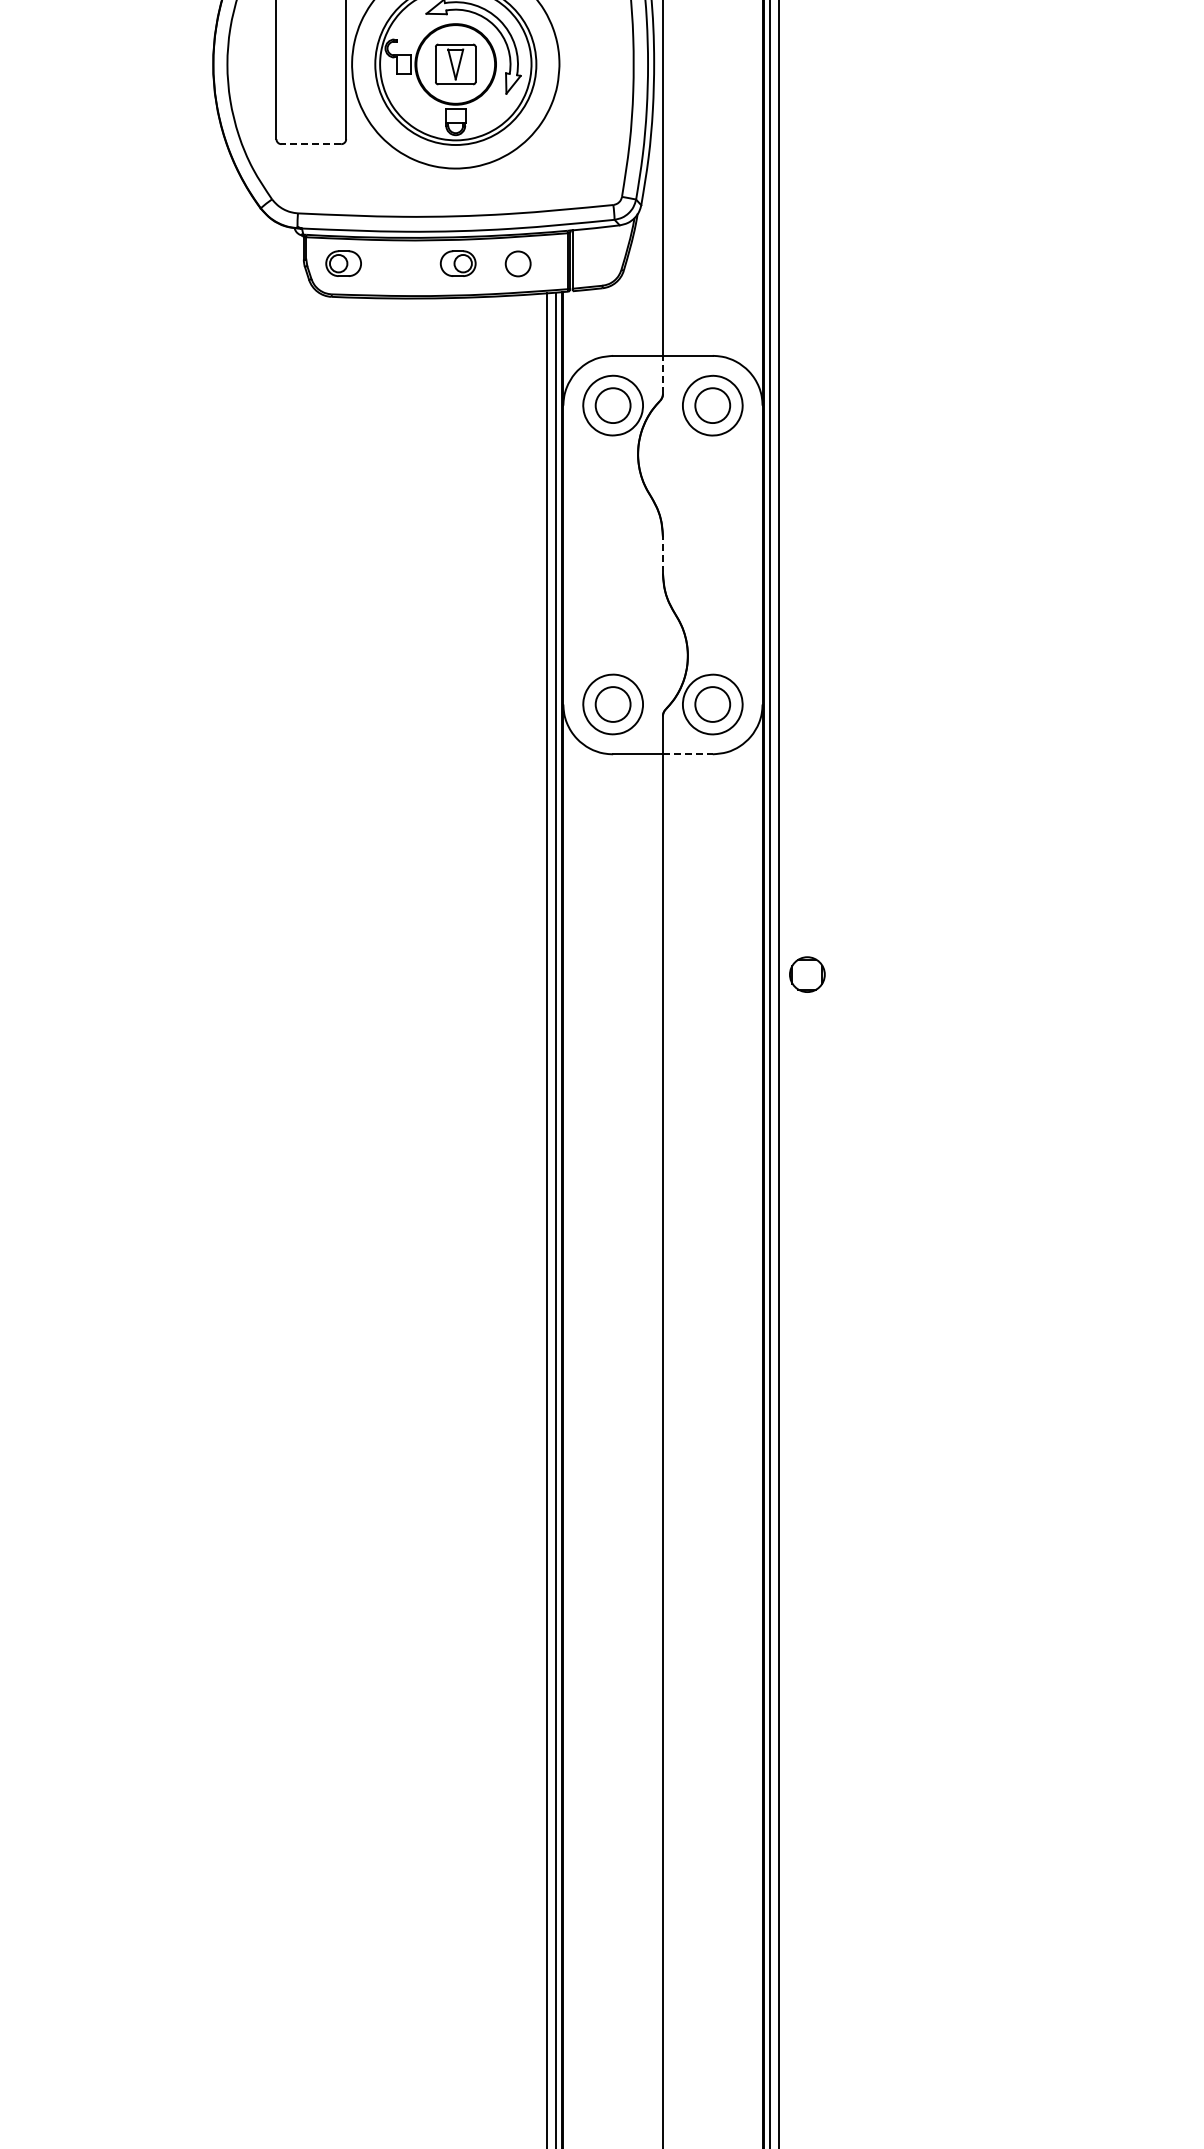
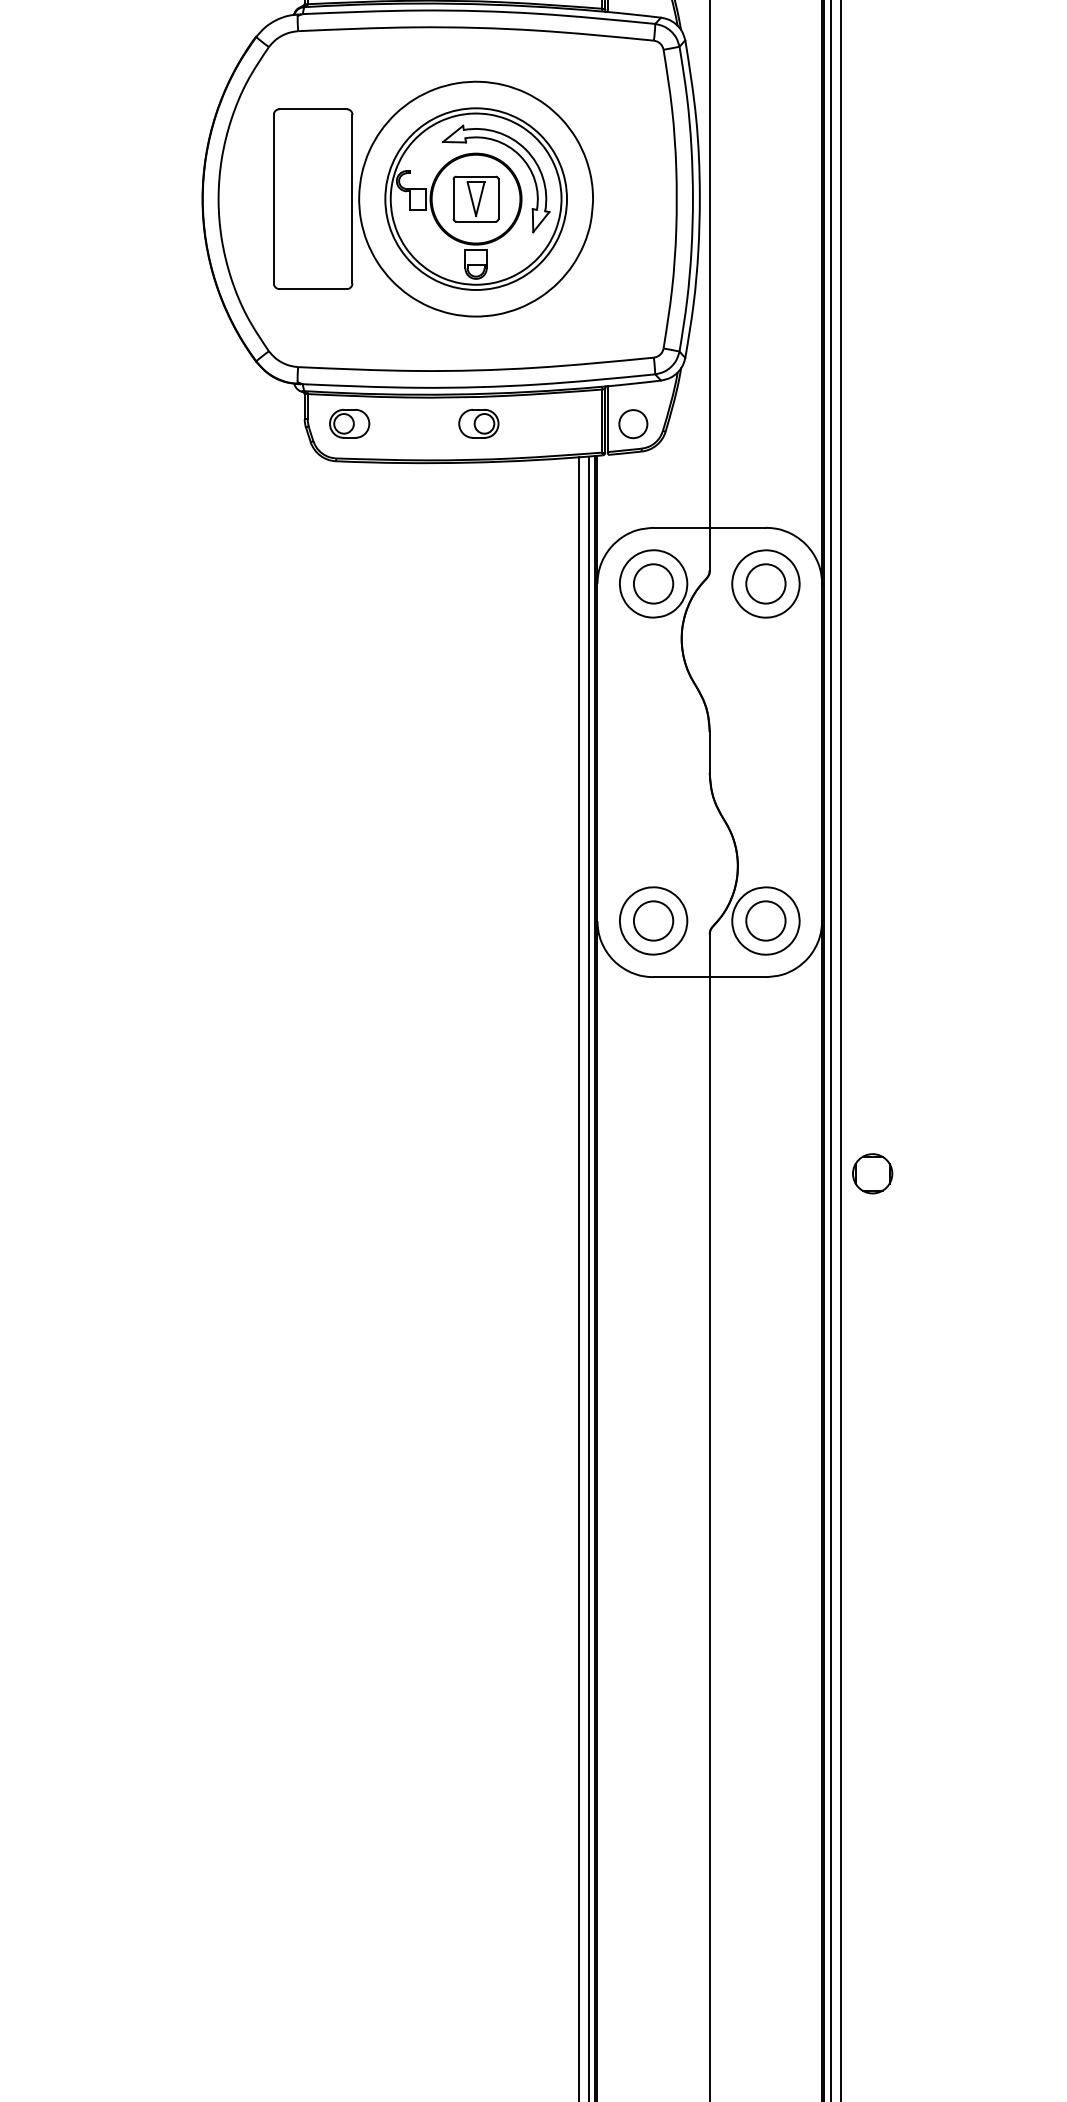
line: (311, 144) -> (313, 289), dashed -> solid
circle: (517, 263) -> (632, 423), moved
line: (662, 374) -> (709, 548), dashed -> solid
line: (662, 554) -> (709, 751), dashed -> solid
line: (687, 754) -> (737, 977), dashed -> solid
part: (807, 974) -> (872, 1173), moved

